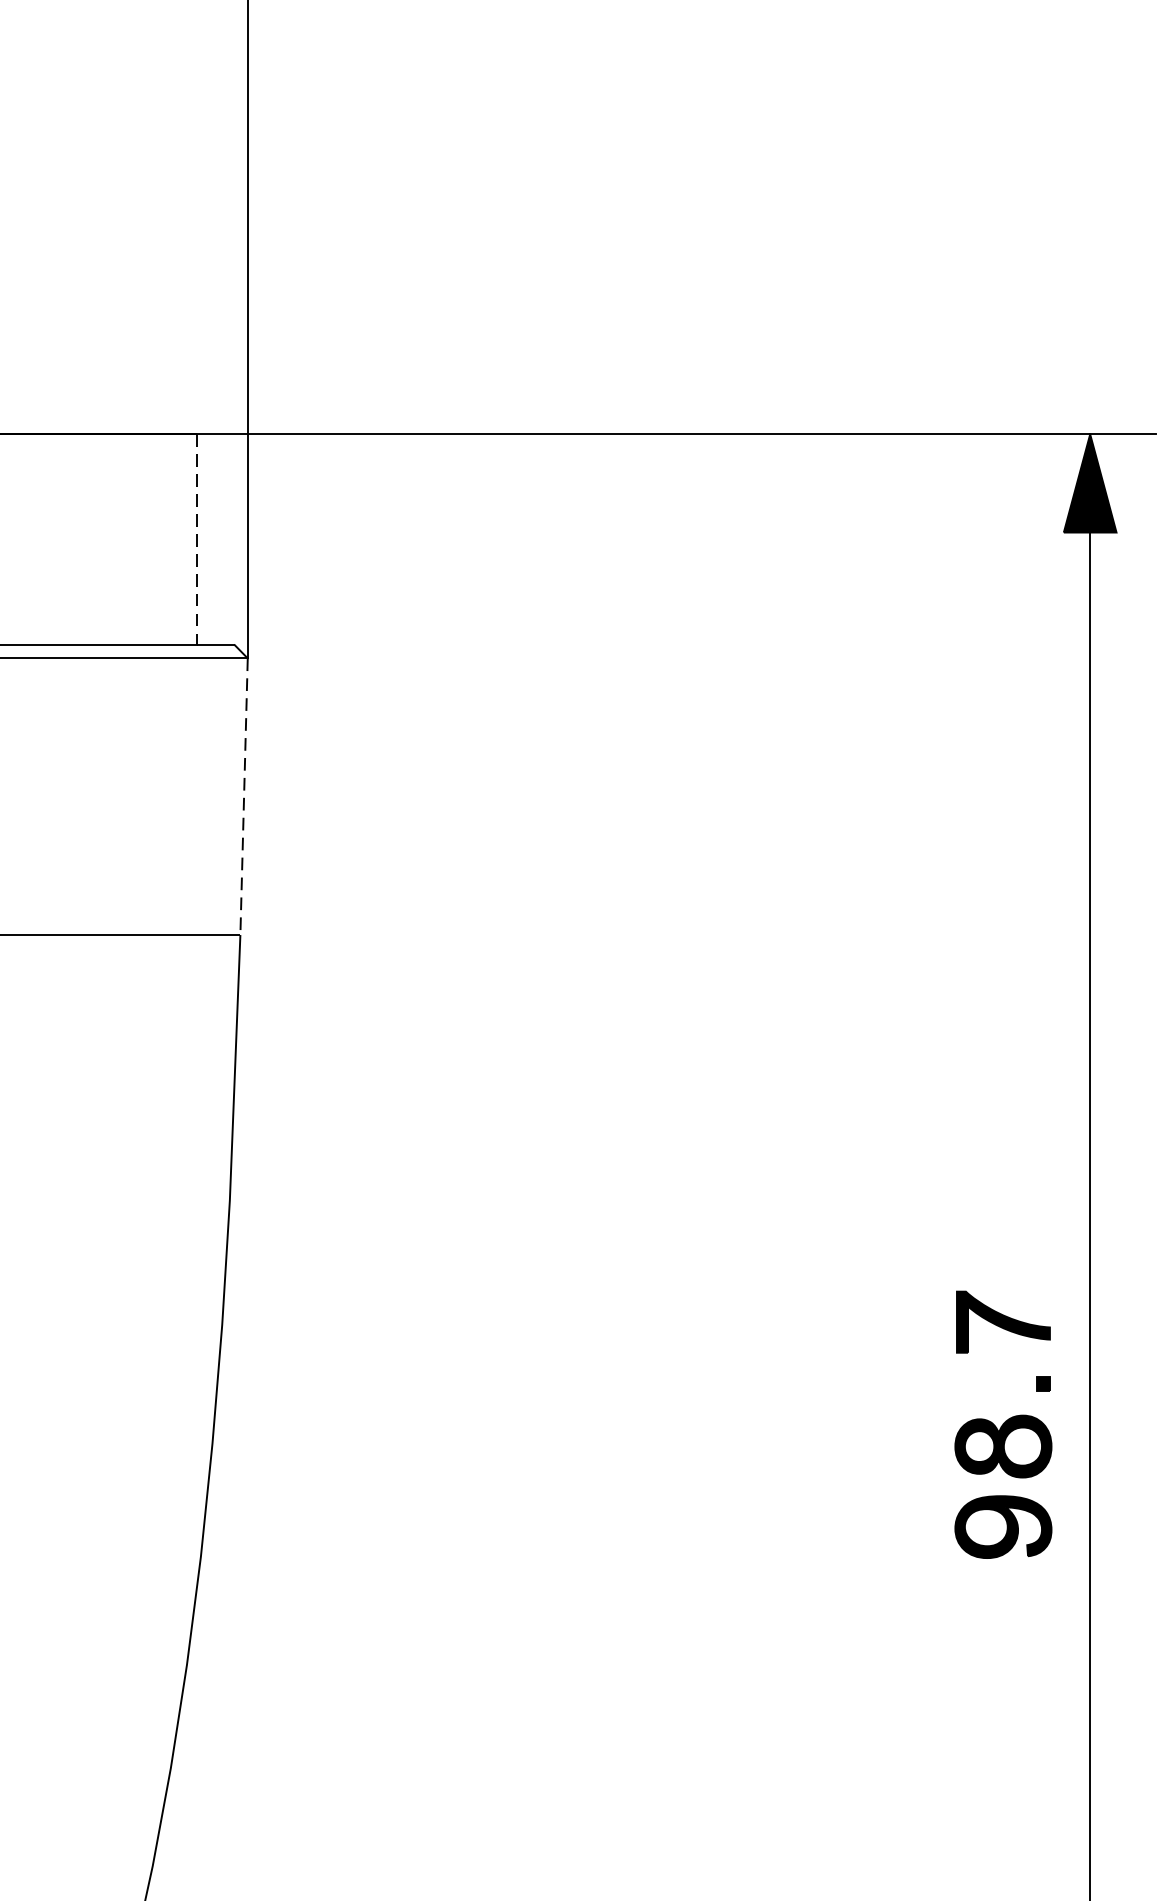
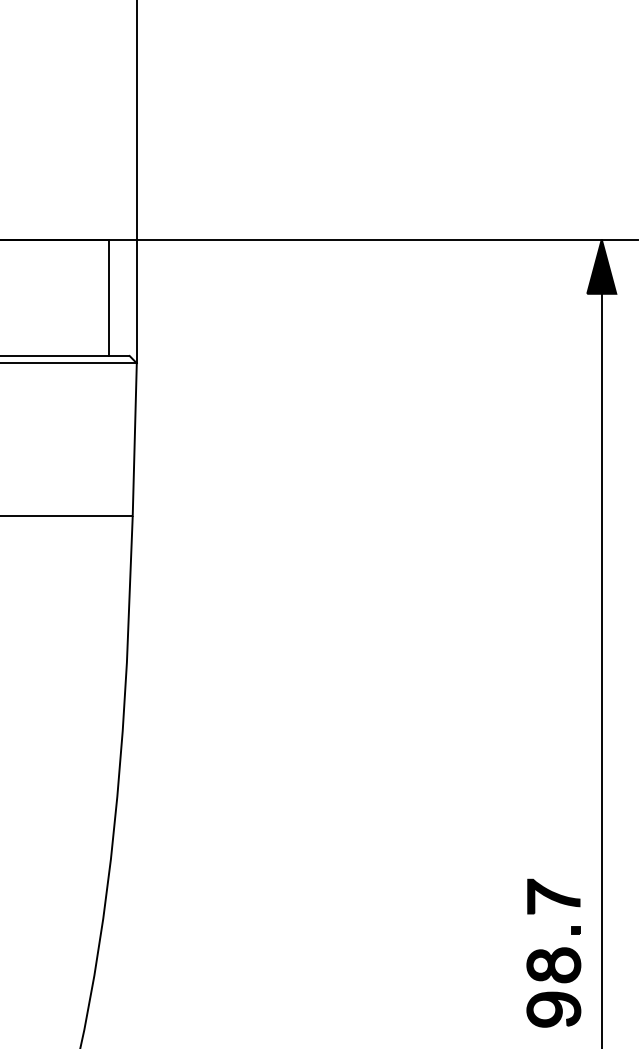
line: (196, 541) -> (108, 298), dashed -> solid
line: (243, 798) -> (134, 440), dashed -> solid
part: (1002, 1423) -> (553, 952), moved

